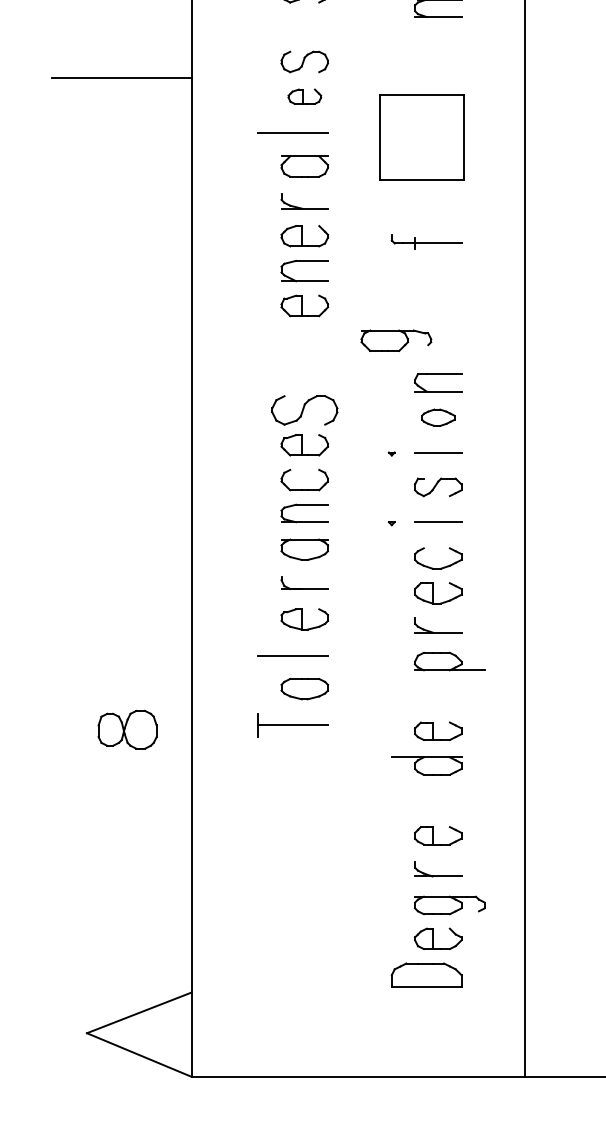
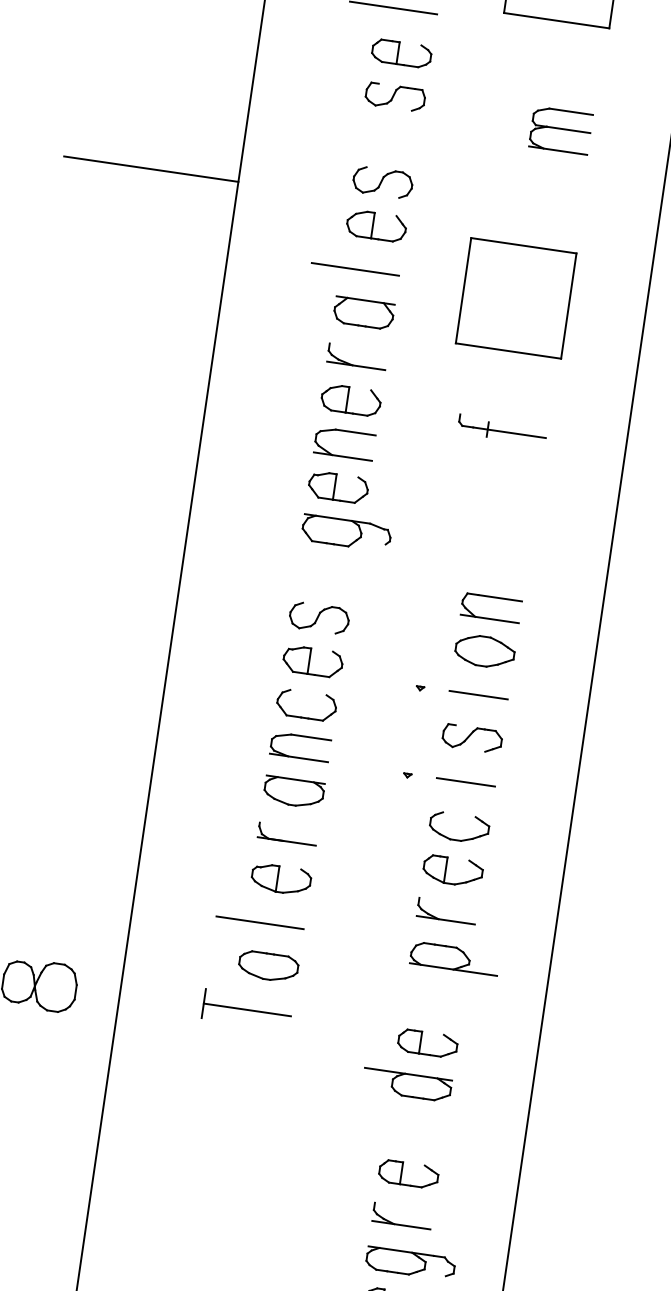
part: (304, 96) -> (376, 225), size x1.43
part: (396, 340) -> (346, 532), moved
part: (304, 410) -> (319, 618), size x0.71
part: (438, 417) -> (485, 651), size x1.43

